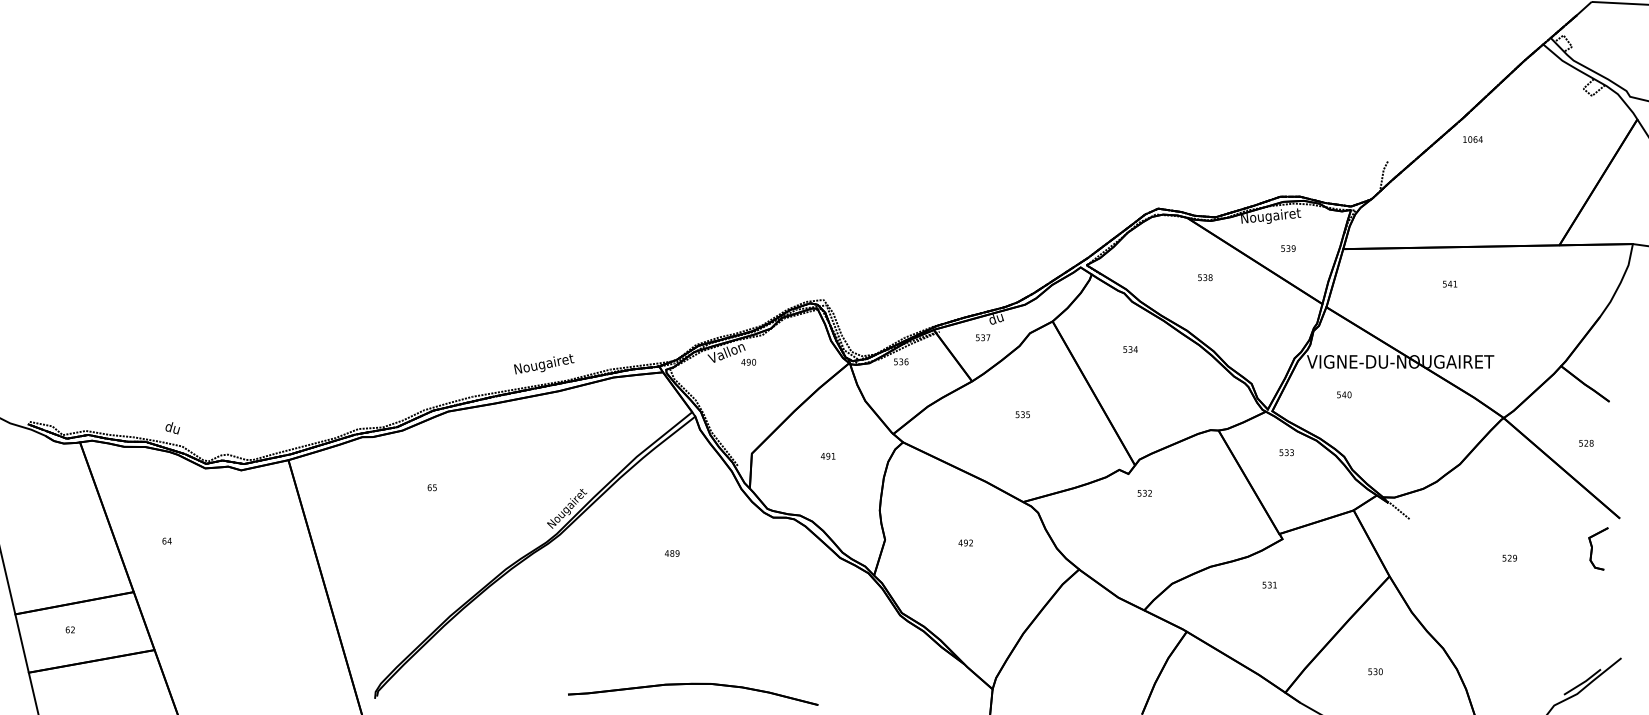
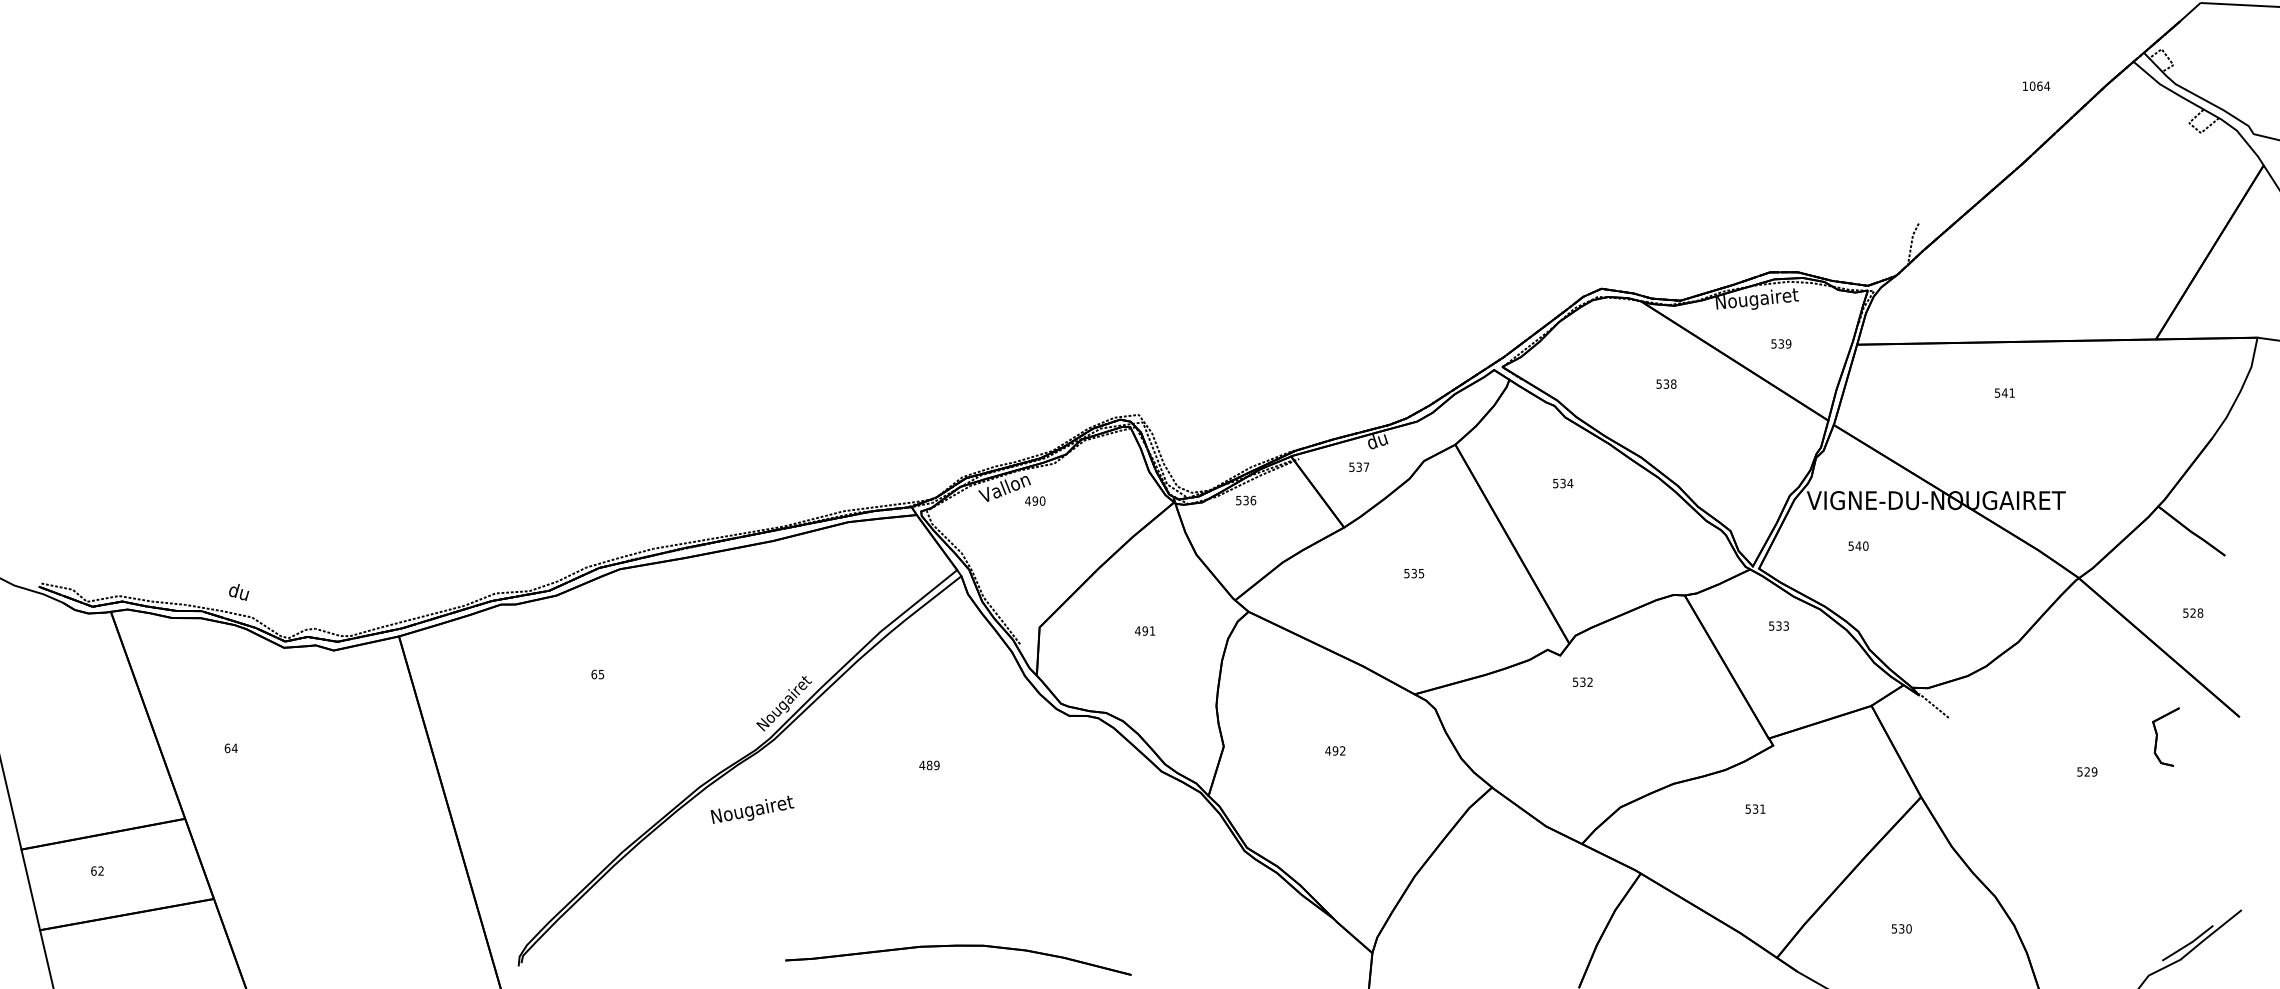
text: (1473, 139) -> (2036, 85), moved
text: (544, 364) -> (752, 809), moved
part: (1592, 548) -> (2157, 736), moved

